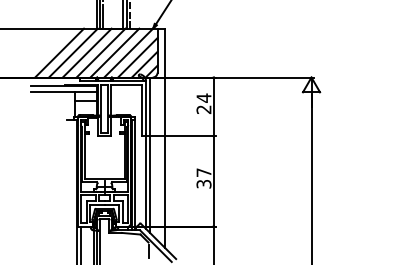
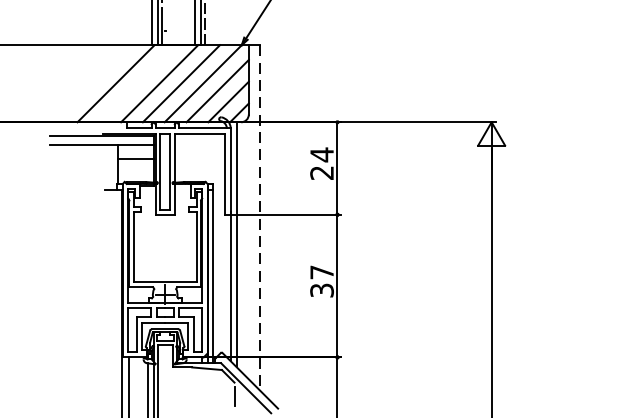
line: (59, 52) -> (94, 82), removed
line: (86, 52) -> (136, 82), removed
line: (164, 138) -> (259, 218), solid -> dashed

